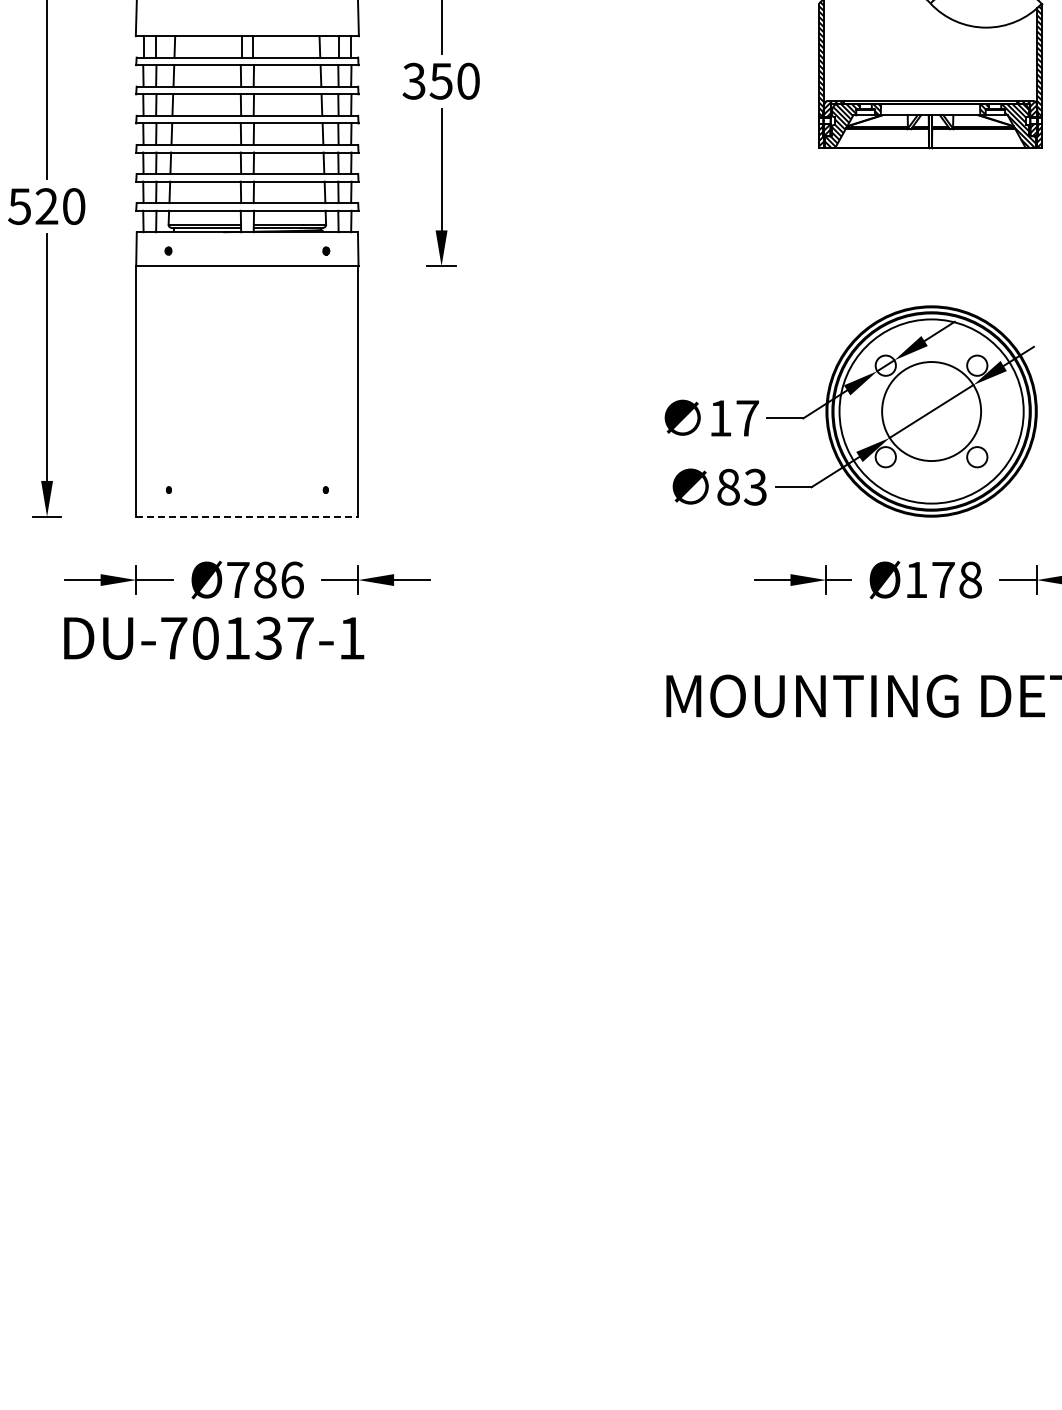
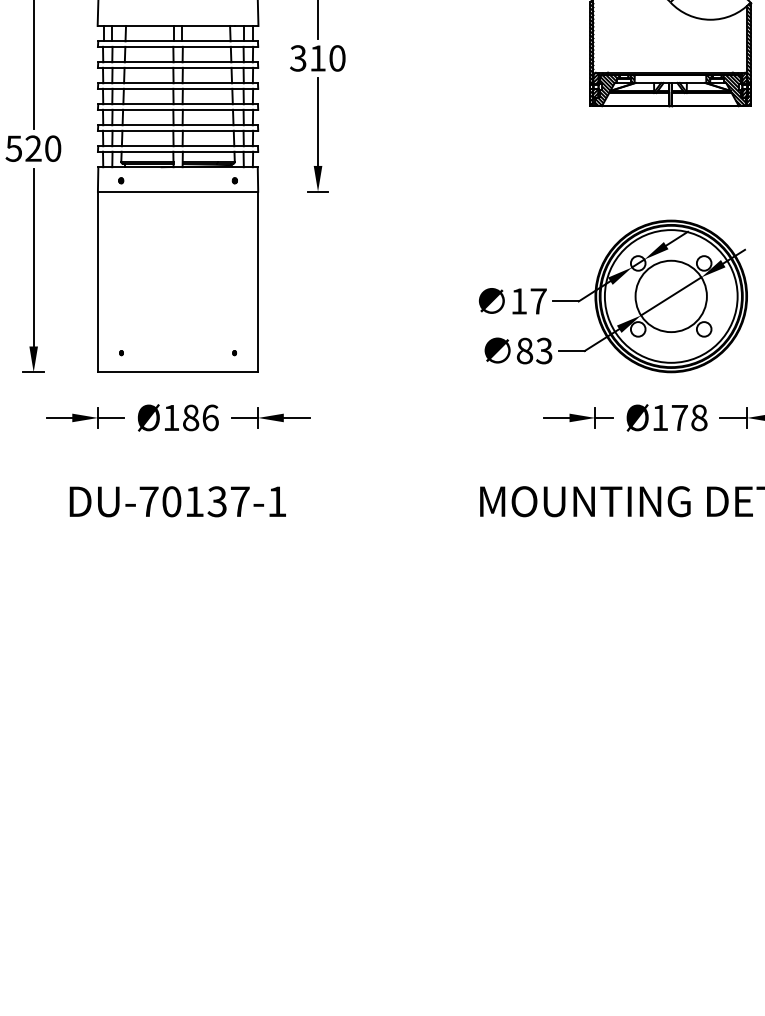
text: (440, 81) -> (317, 58), 350 -> 310
line: (247, 516) -> (178, 372), dashed -> solid
text: (238, 579) -> (171, 417), Ø786 -> Ø186
text: (214, 637) -> (178, 501), moved

